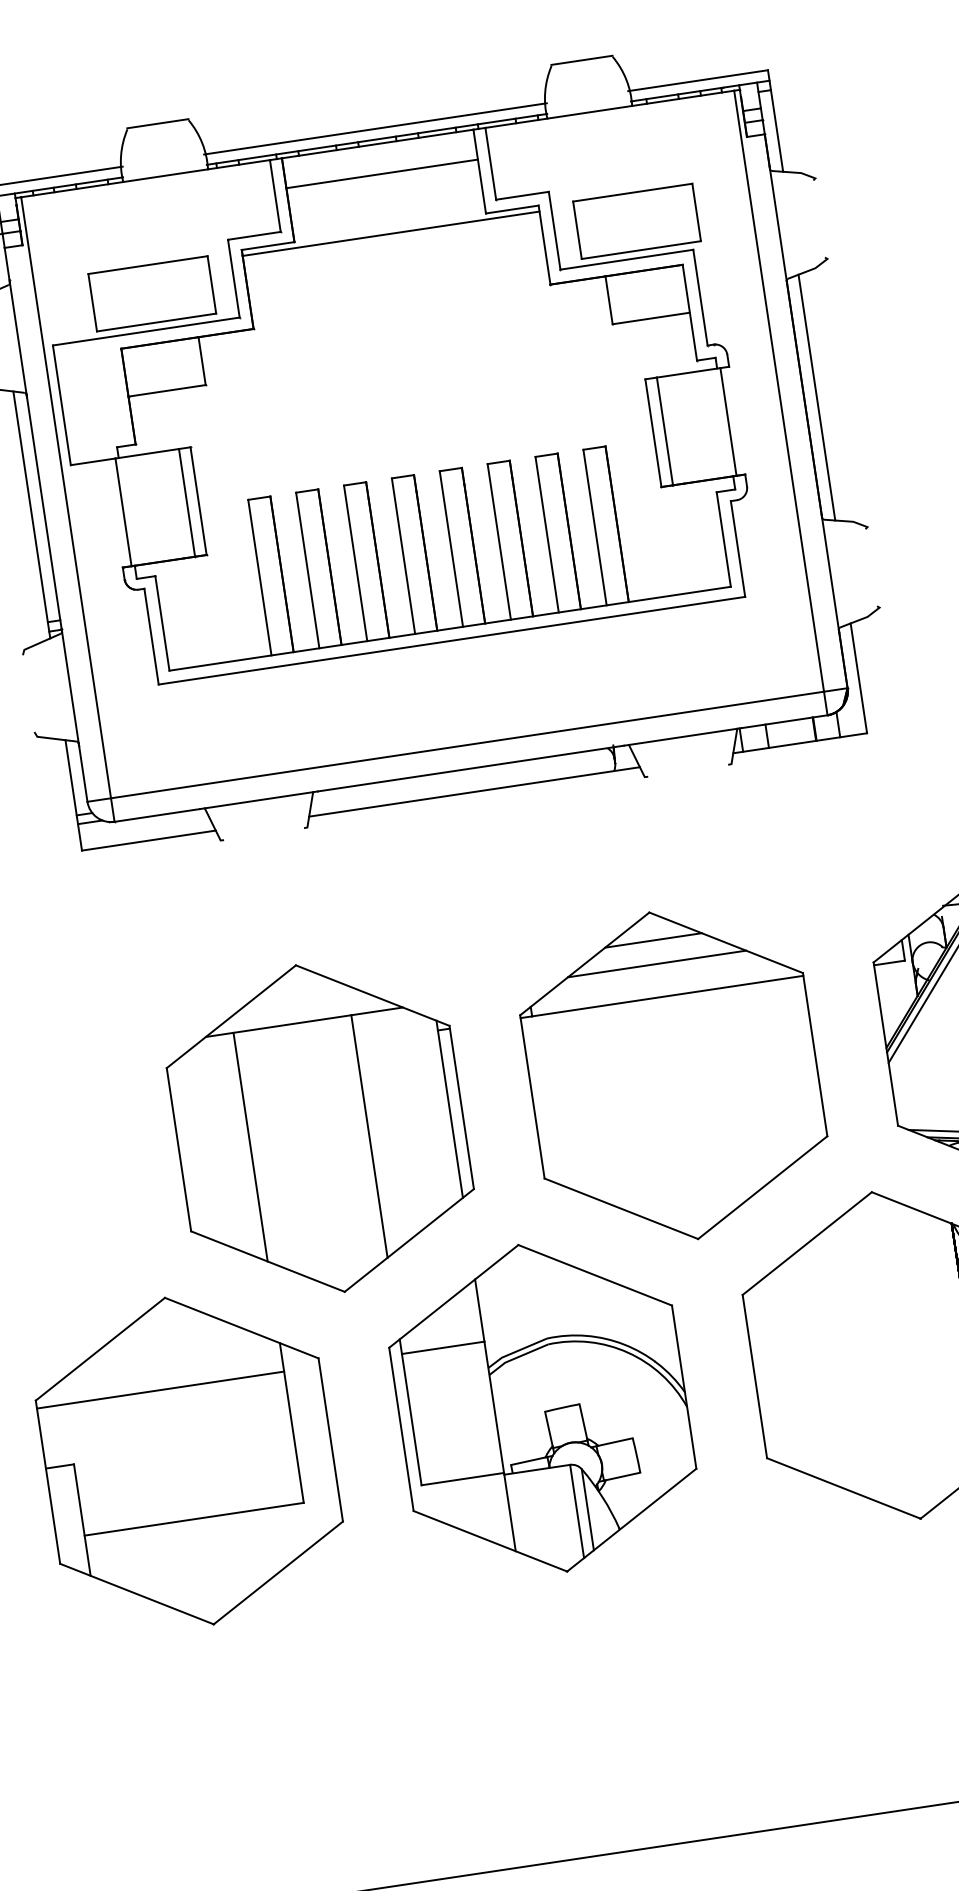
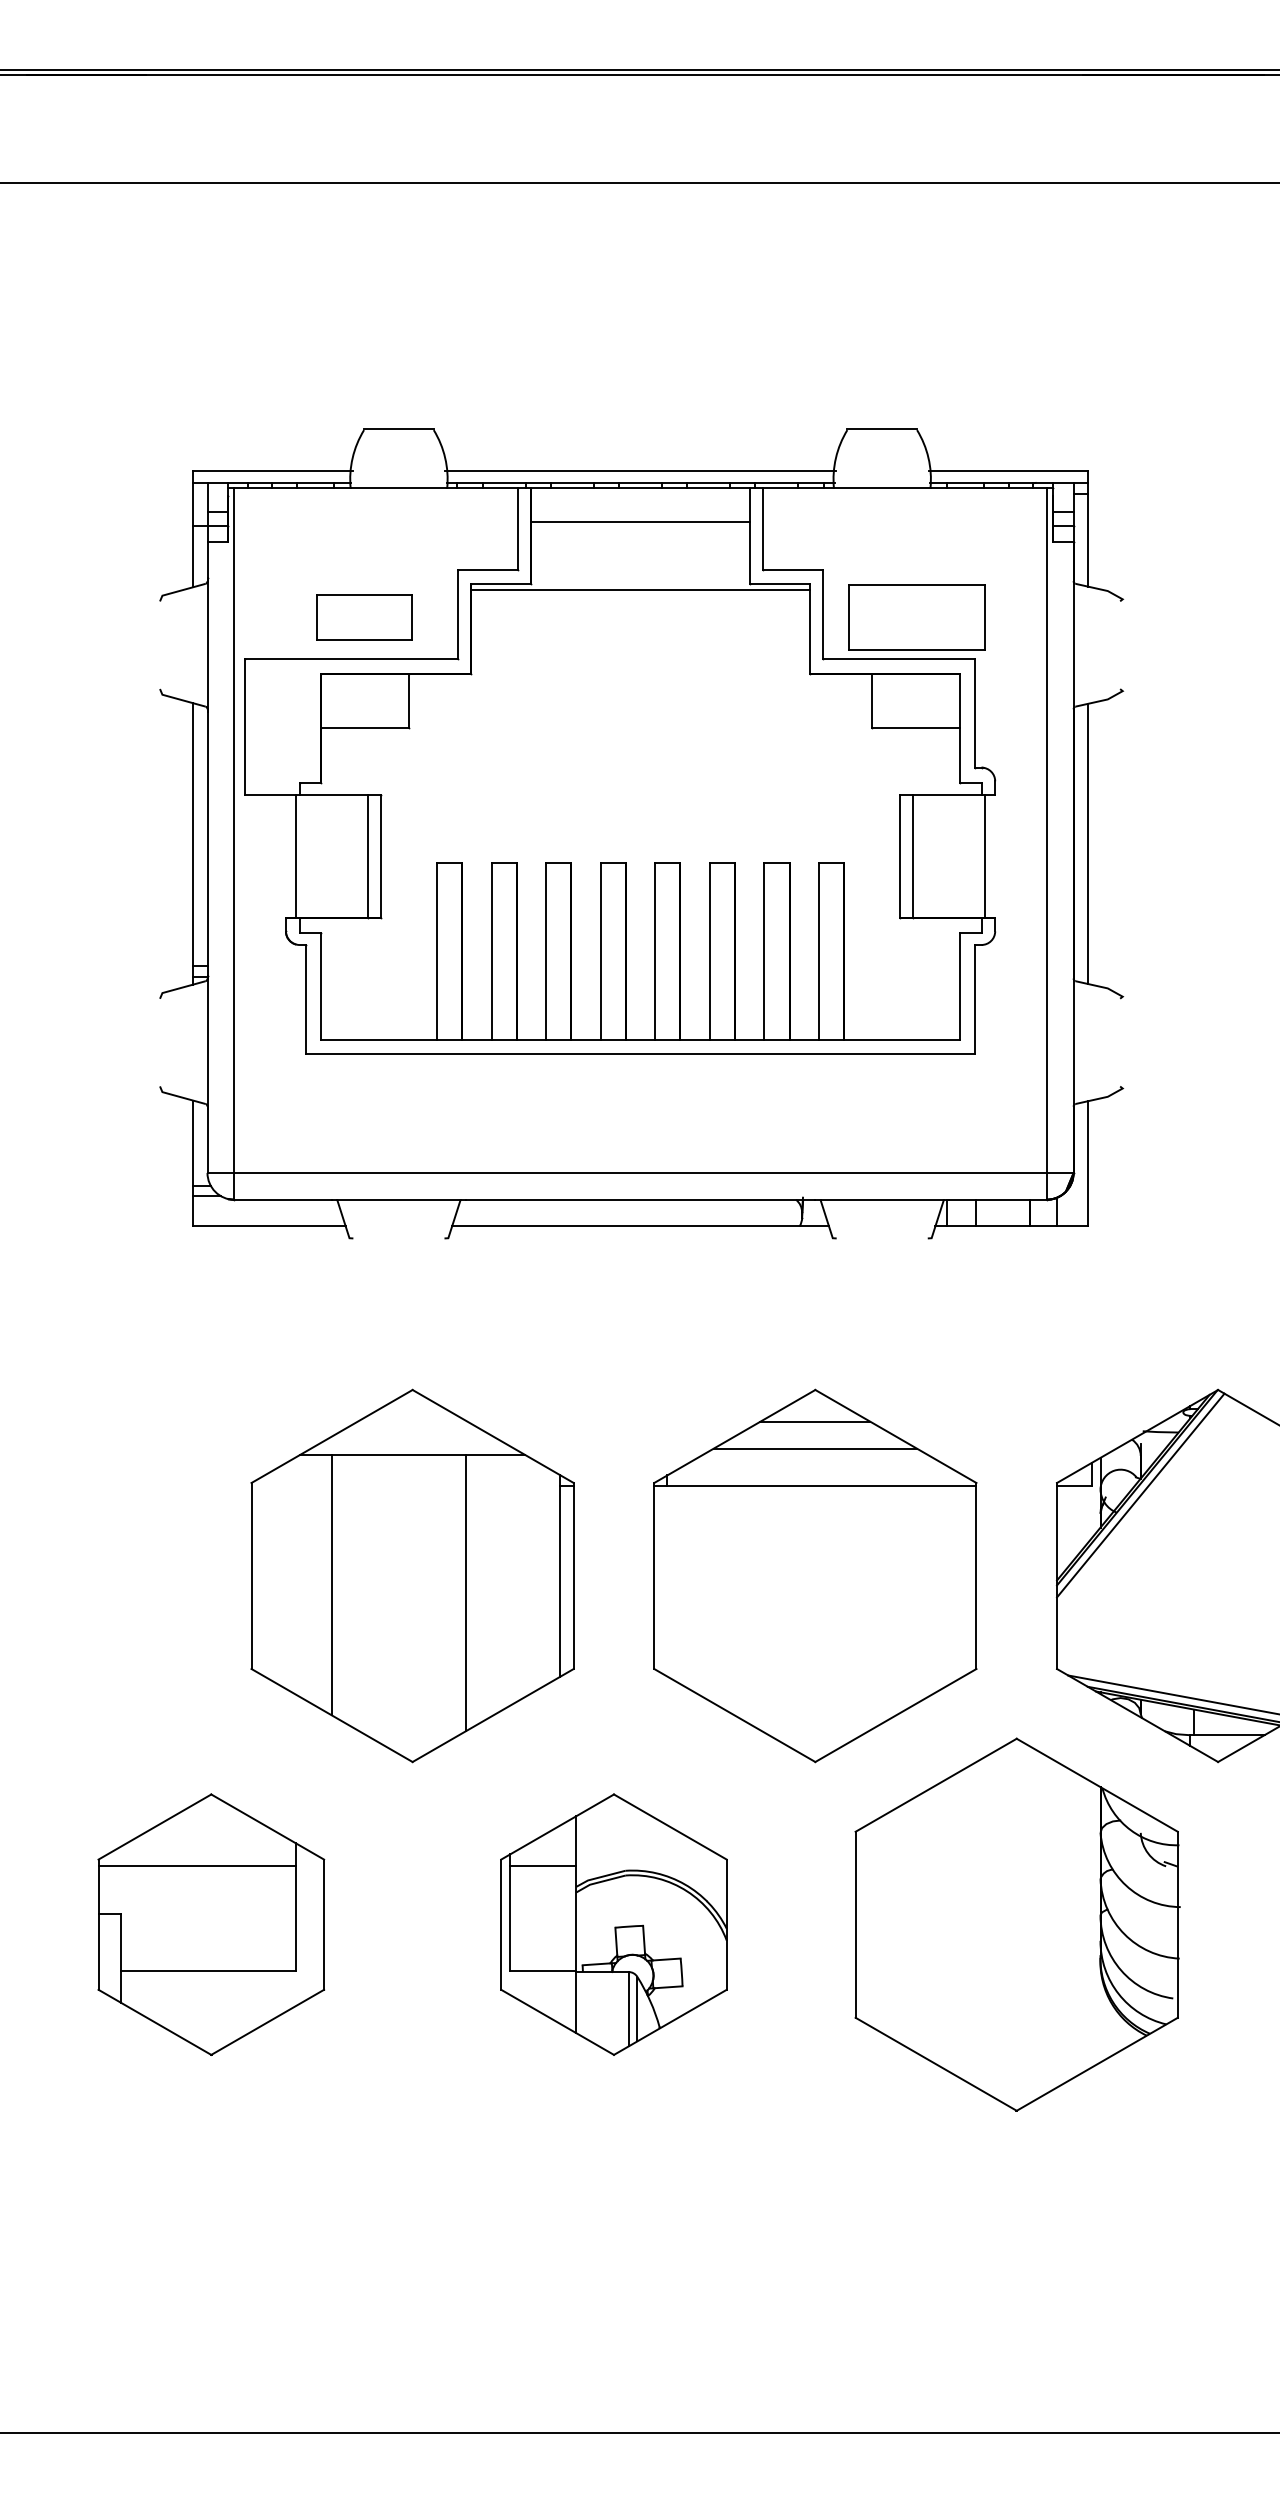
part: (151, 293) -> (363, 617), size x0.7
part: (542, 1408) -> (613, 1924), size x0.7
part: (189, 1460) -> (211, 1924), size x0.7

